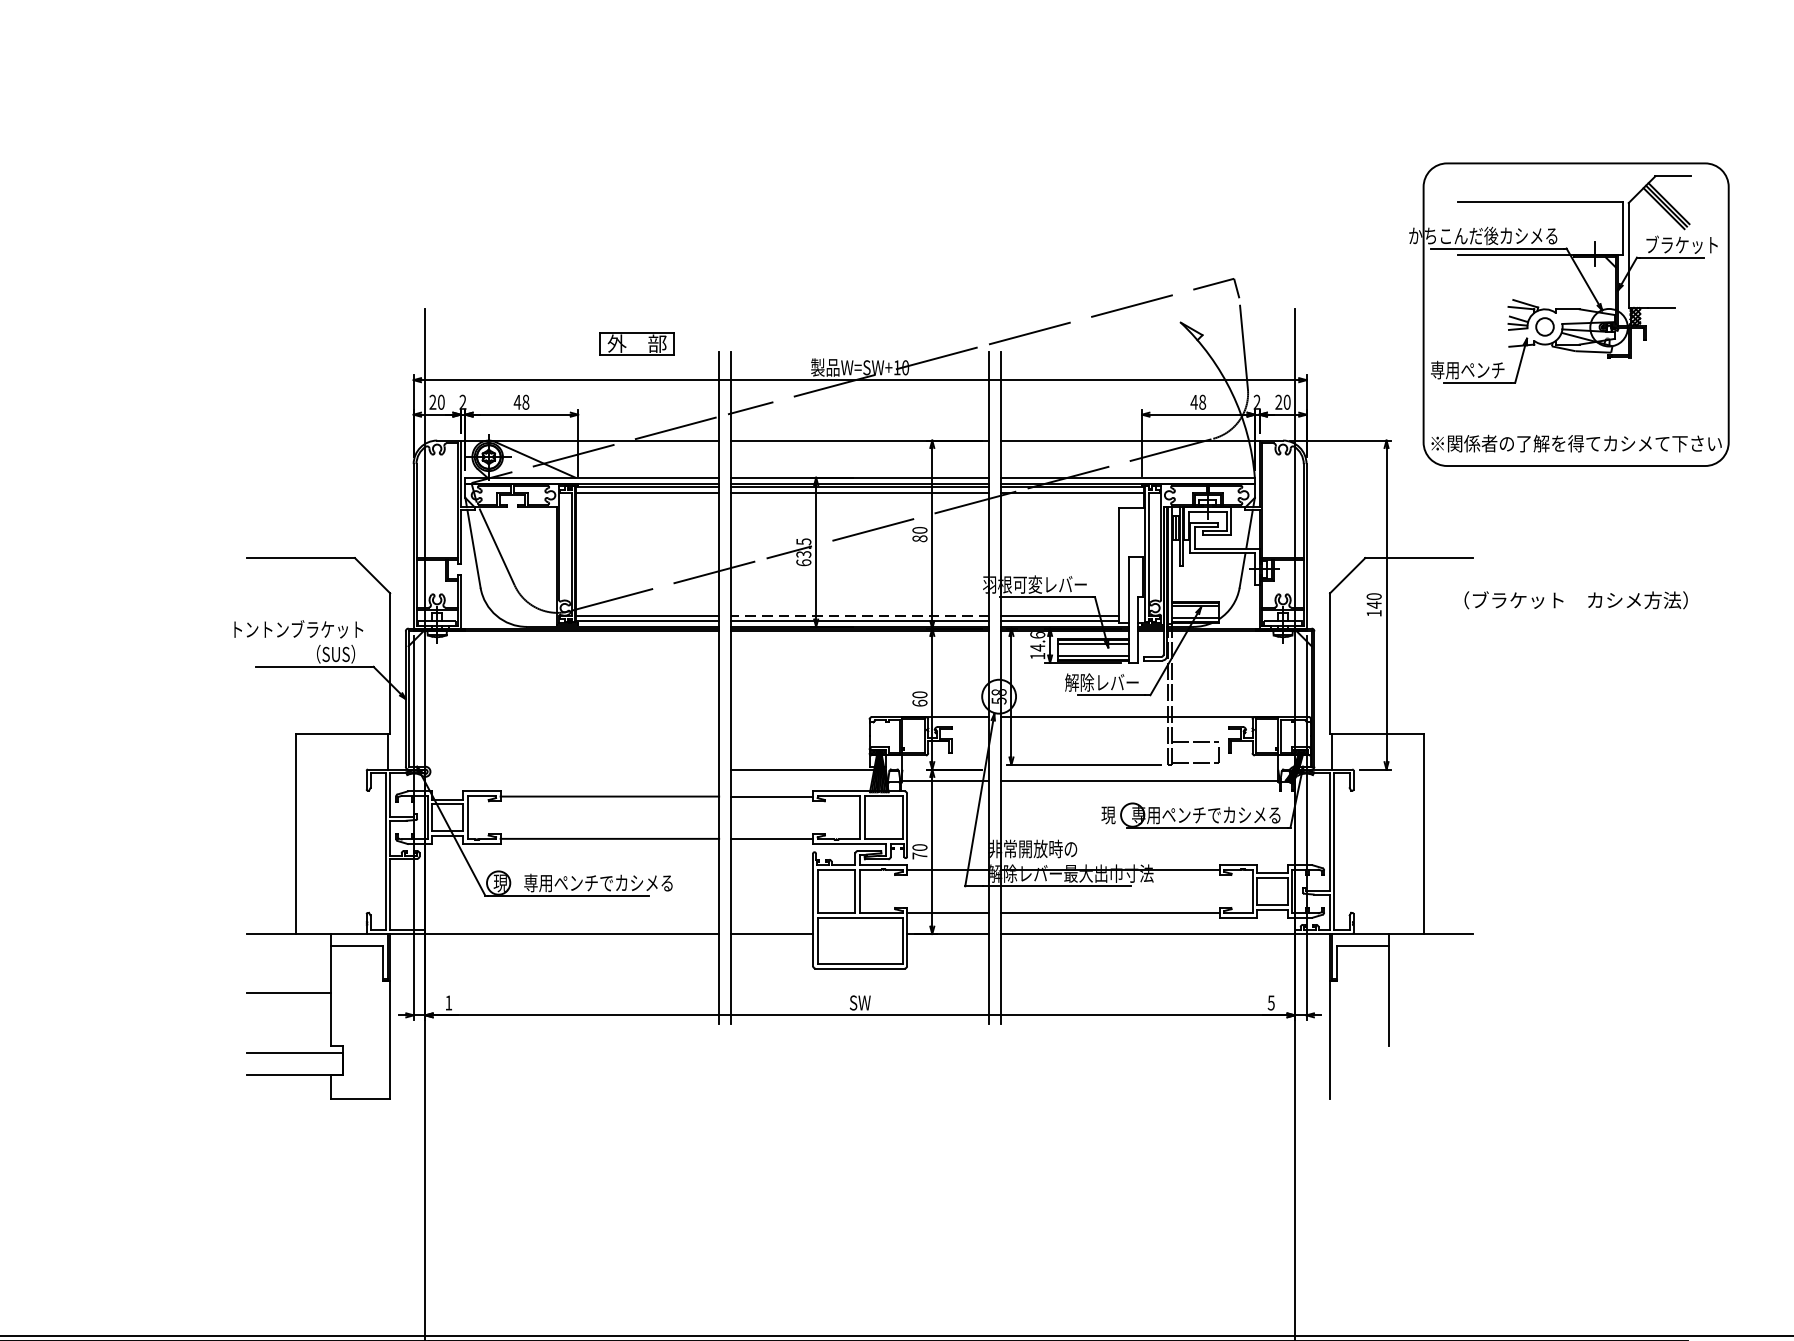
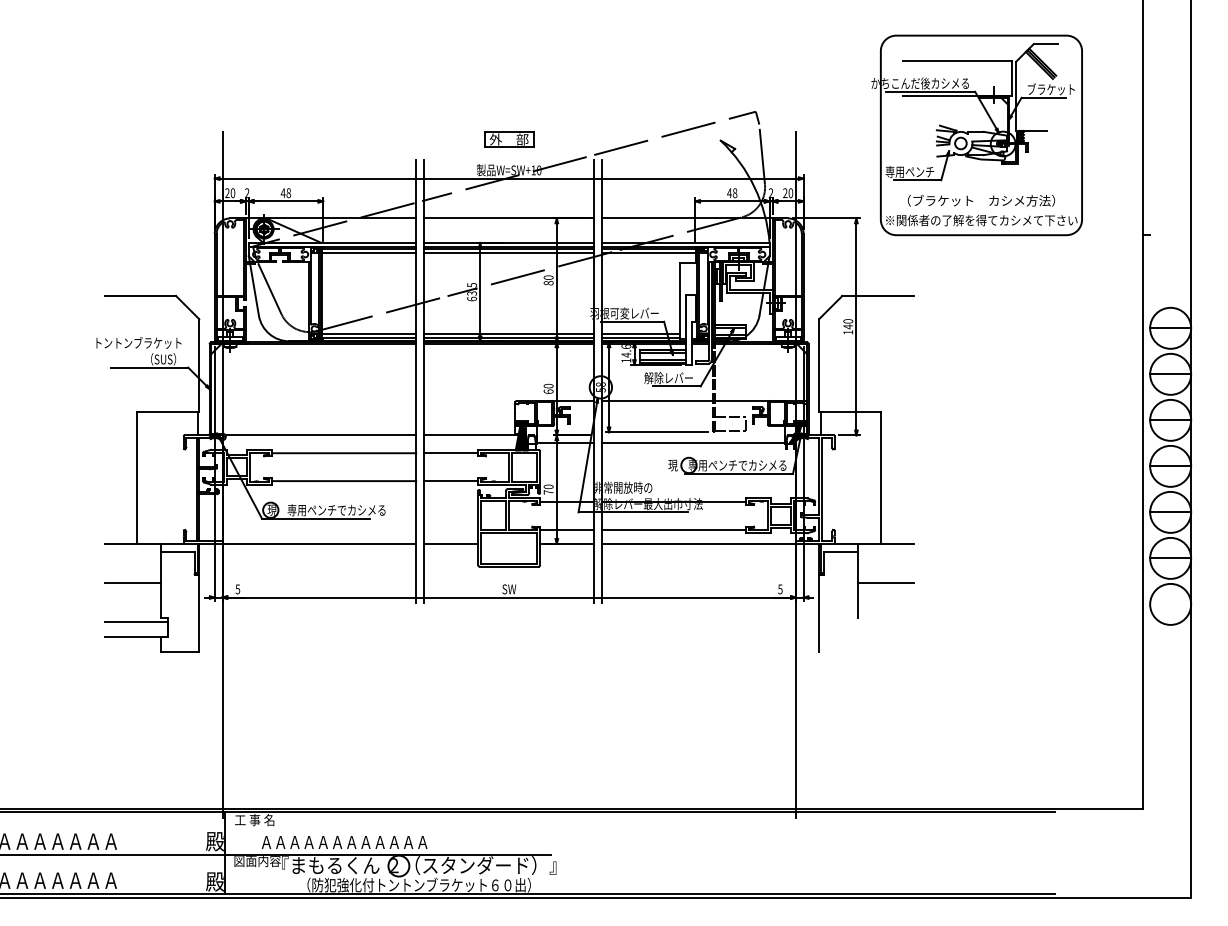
part: (637, 343) -> (509, 139), moved
text: (1576, 599) -> (981, 200), moved
line: (859, 615) -> (508, 333), dashed -> solid
line: (574, 769) -> (320, 435), added
line: (1430, 992) -> (885, 582), added
text: (448, 1003) -> (237, 589), 1 -> 5

